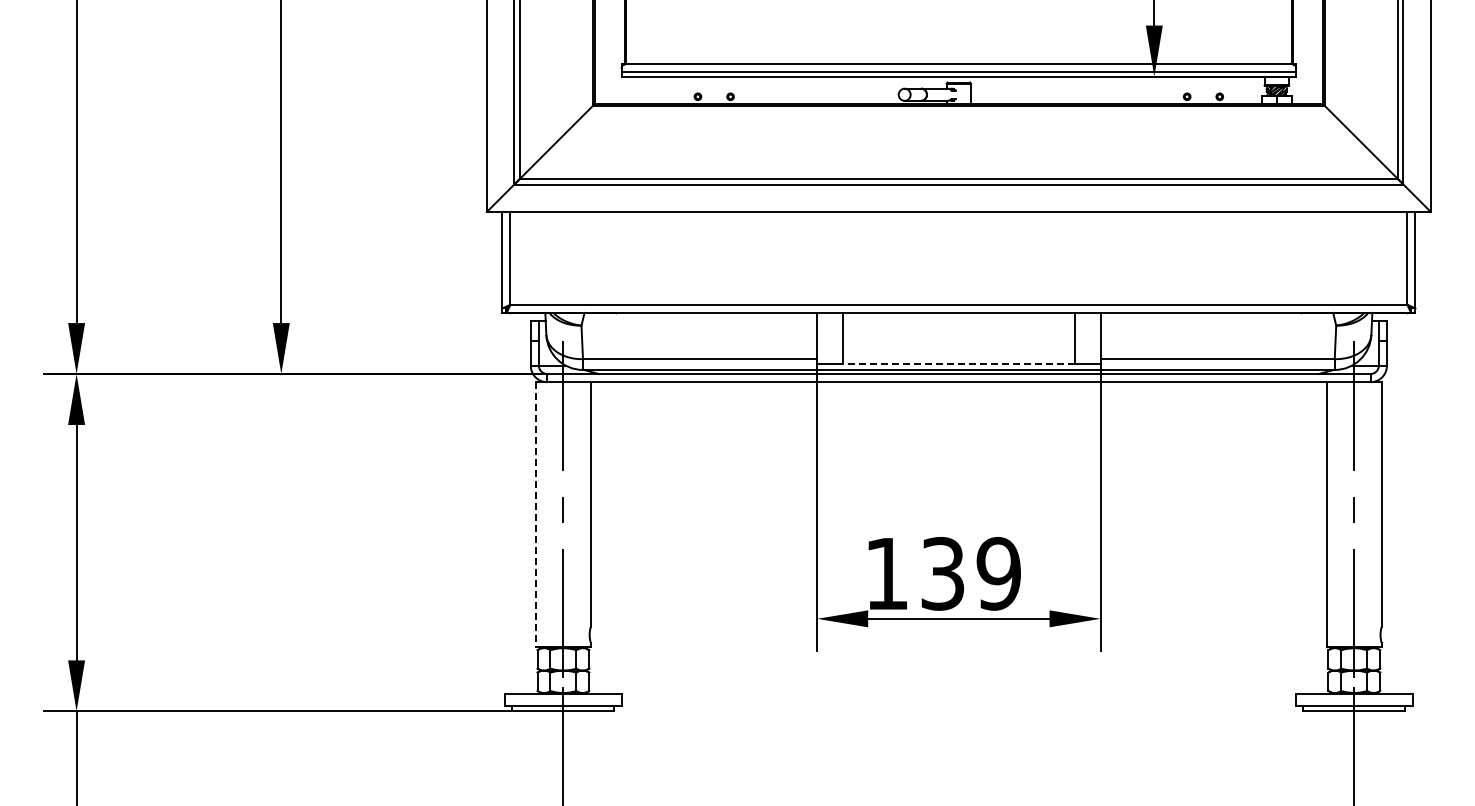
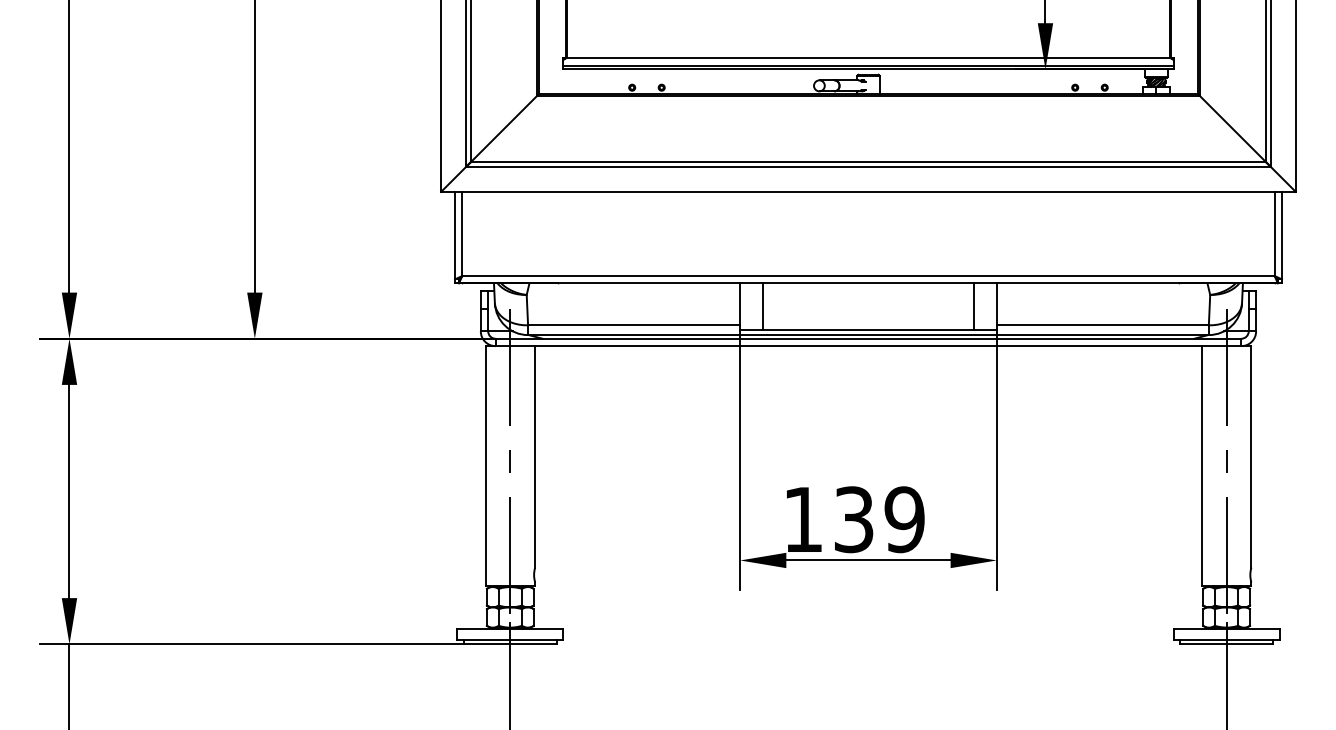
line: (958, 363) -> (868, 329), dashed -> solid
line: (536, 515) -> (485, 466), dashed -> solid

